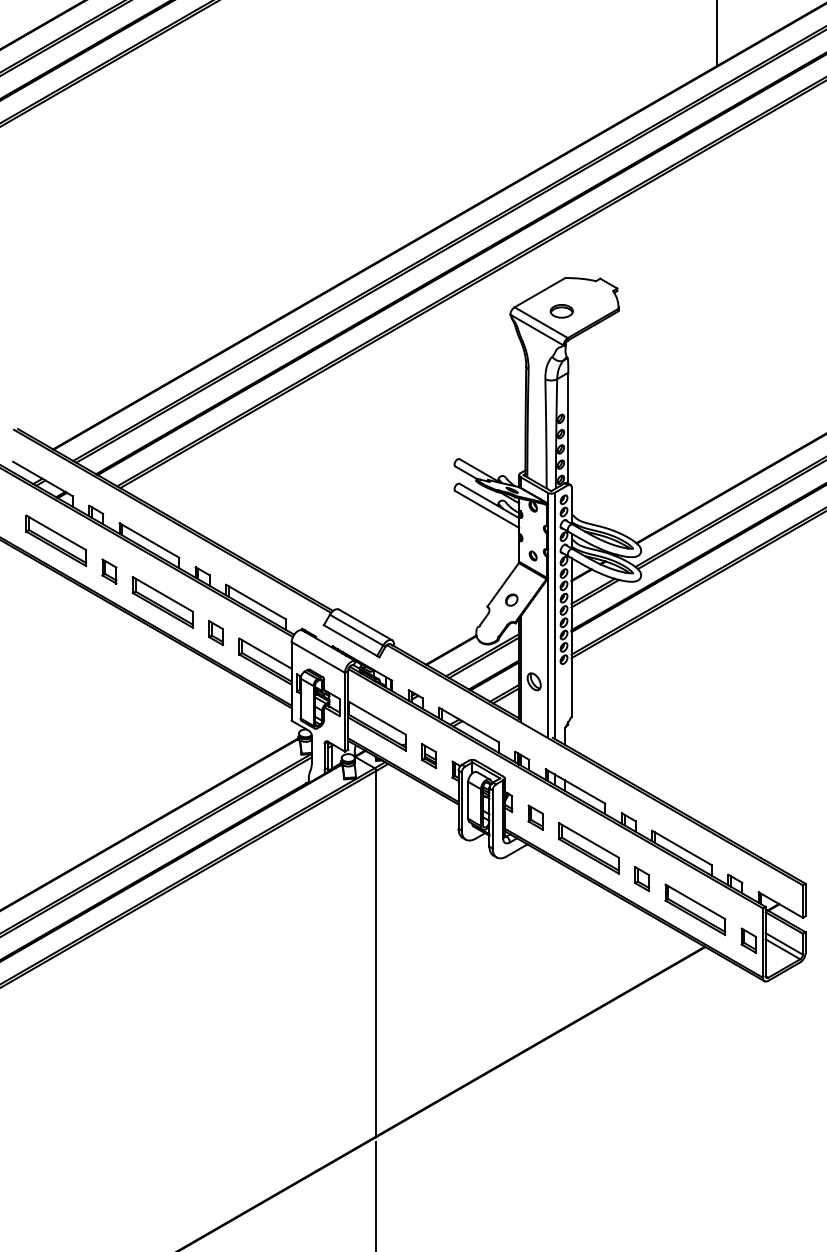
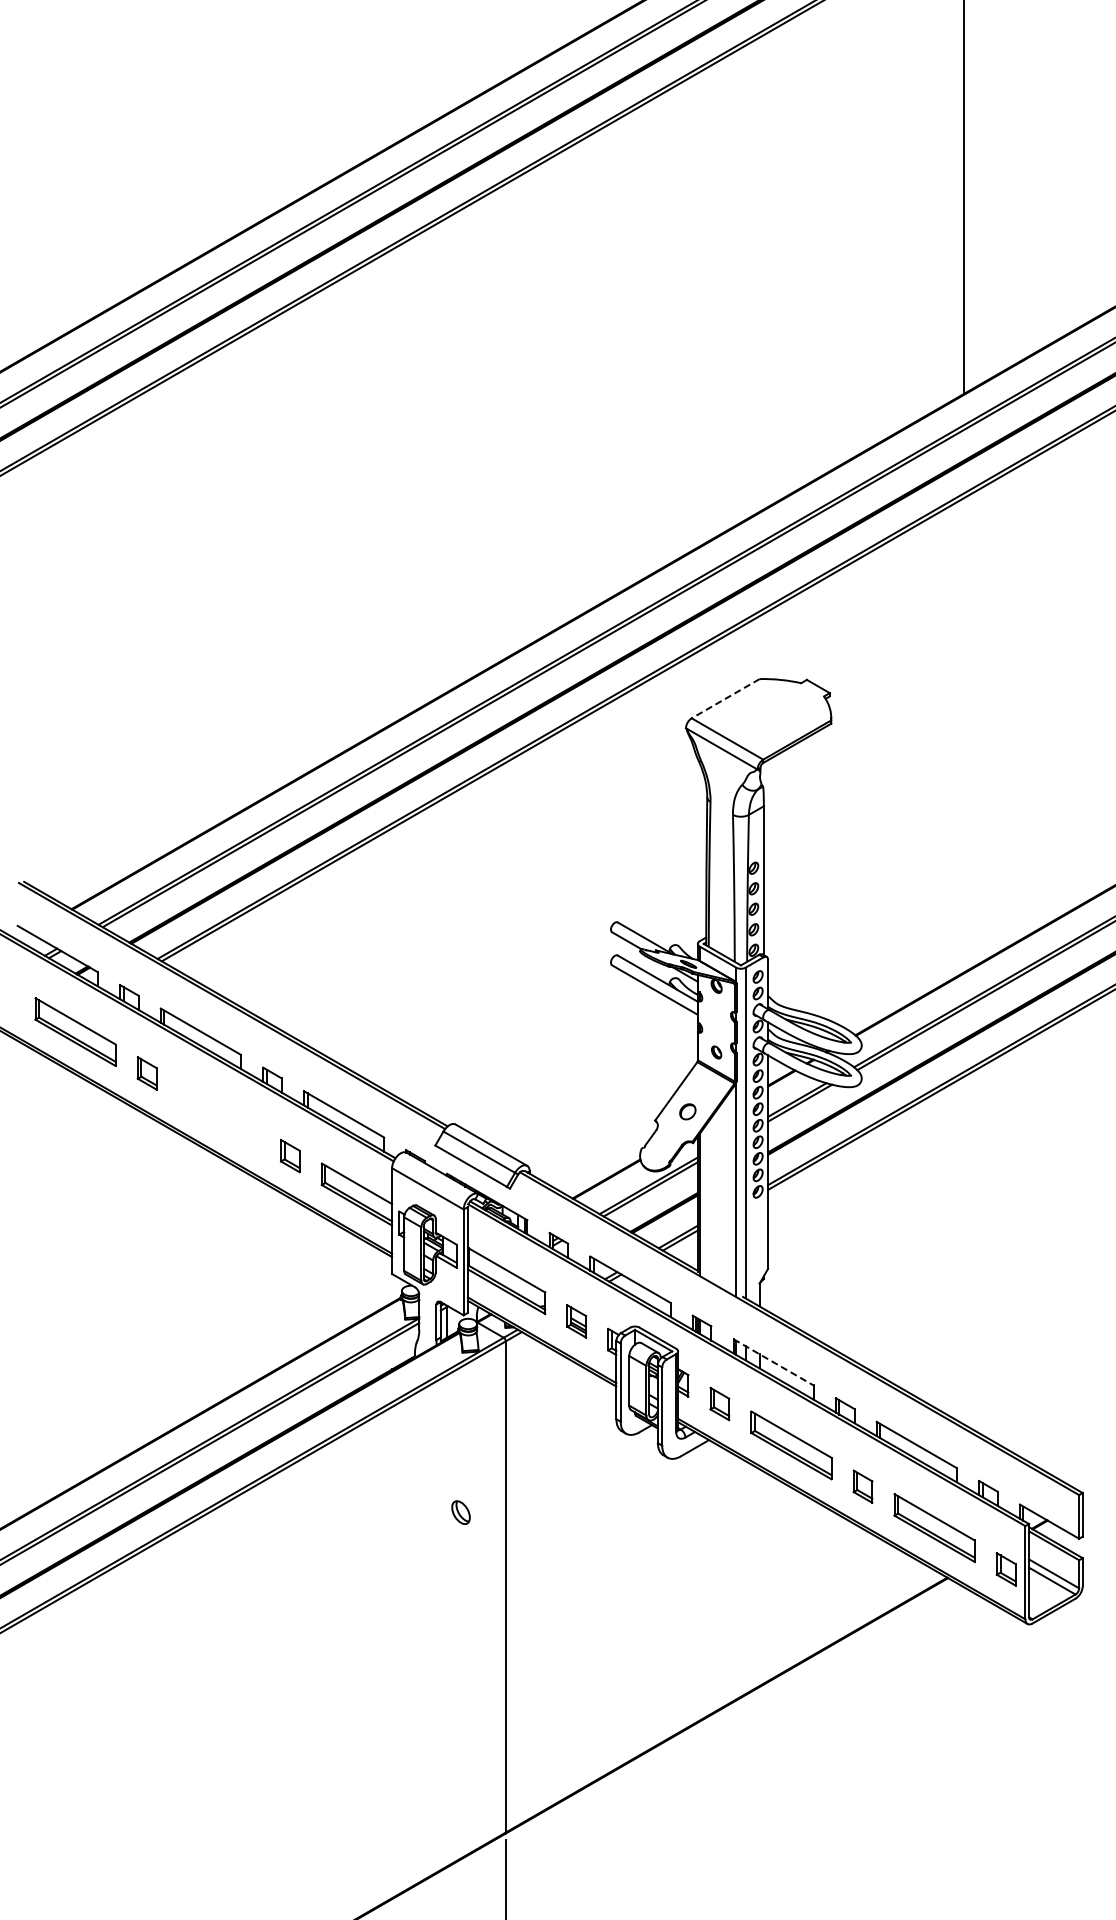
line: (539, 292) -> (725, 698), solid -> dashed
part: (561, 311) -> (754, 723), removed
part: (162, 602) -> (218, 1114), removed
part: (533, 681) -> (460, 1512), moved
line: (576, 786) -> (774, 1362), solid -> dashed

